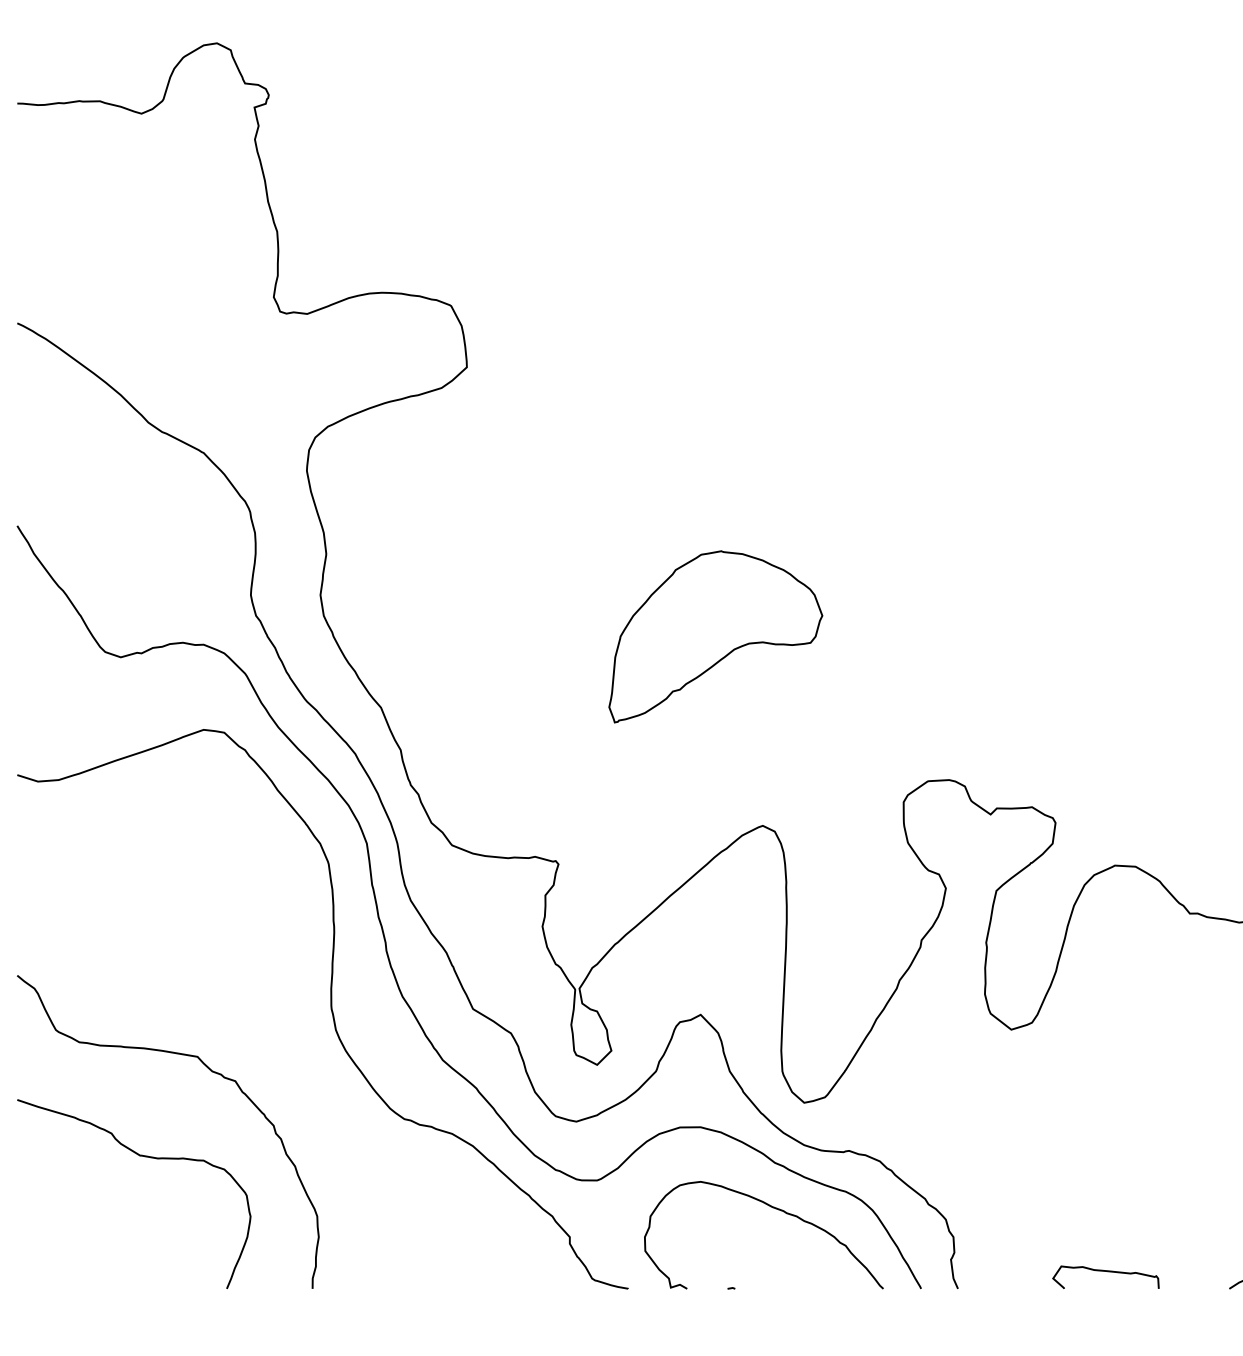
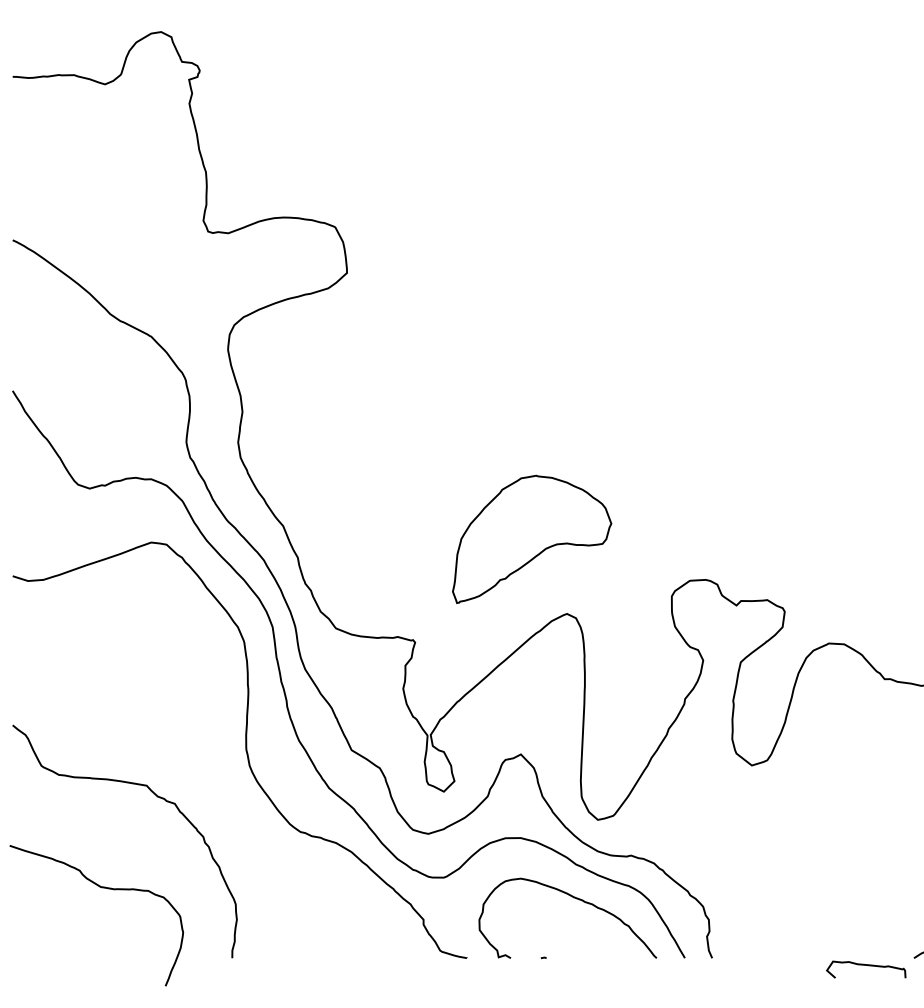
part: (716, 635) -> (532, 538), moved
curve: (140, 1157) -> (101, 888), moved
curve: (1108, 1273) -> (868, 966), moved

